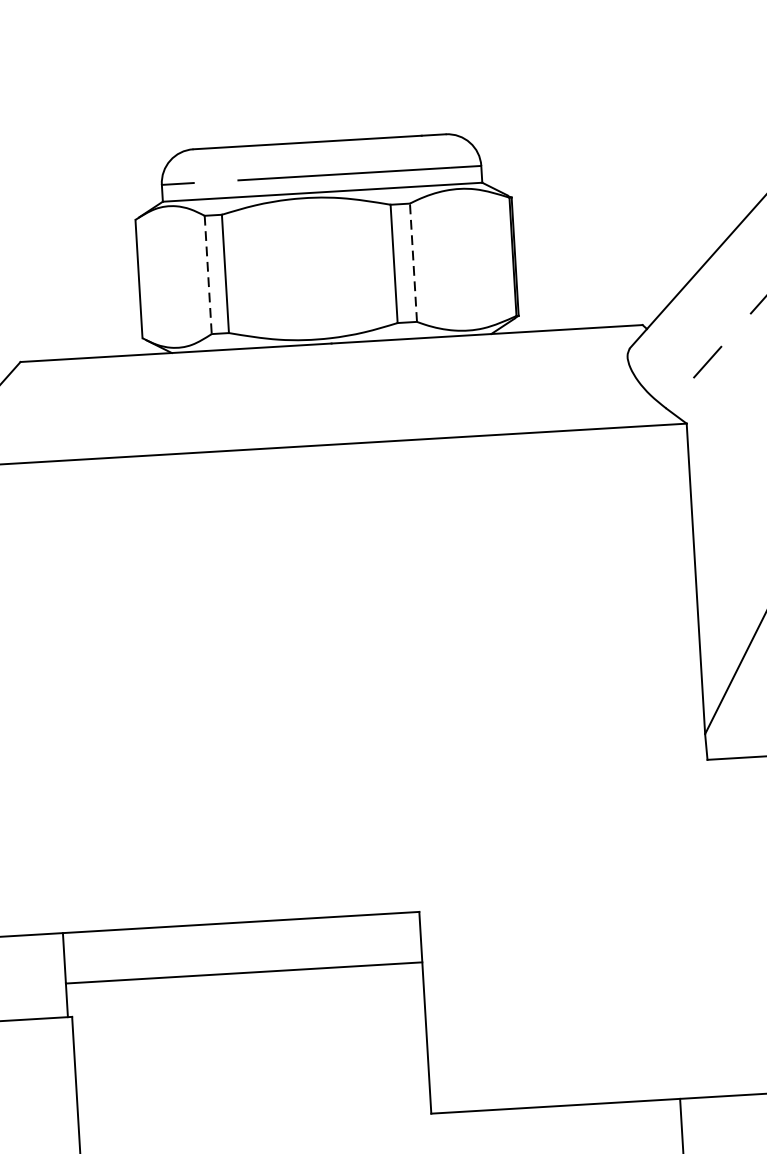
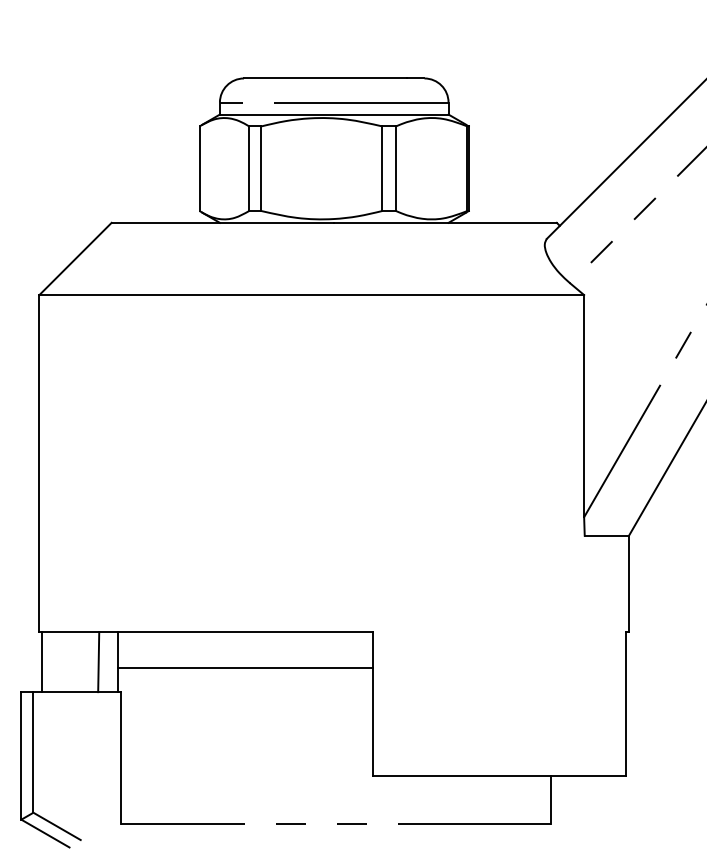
line: (414, 262) -> (396, 168), dashed -> solid
line: (208, 276) -> (249, 169), dashed -> solid
line: (38, 975) -> (98, 661), added

